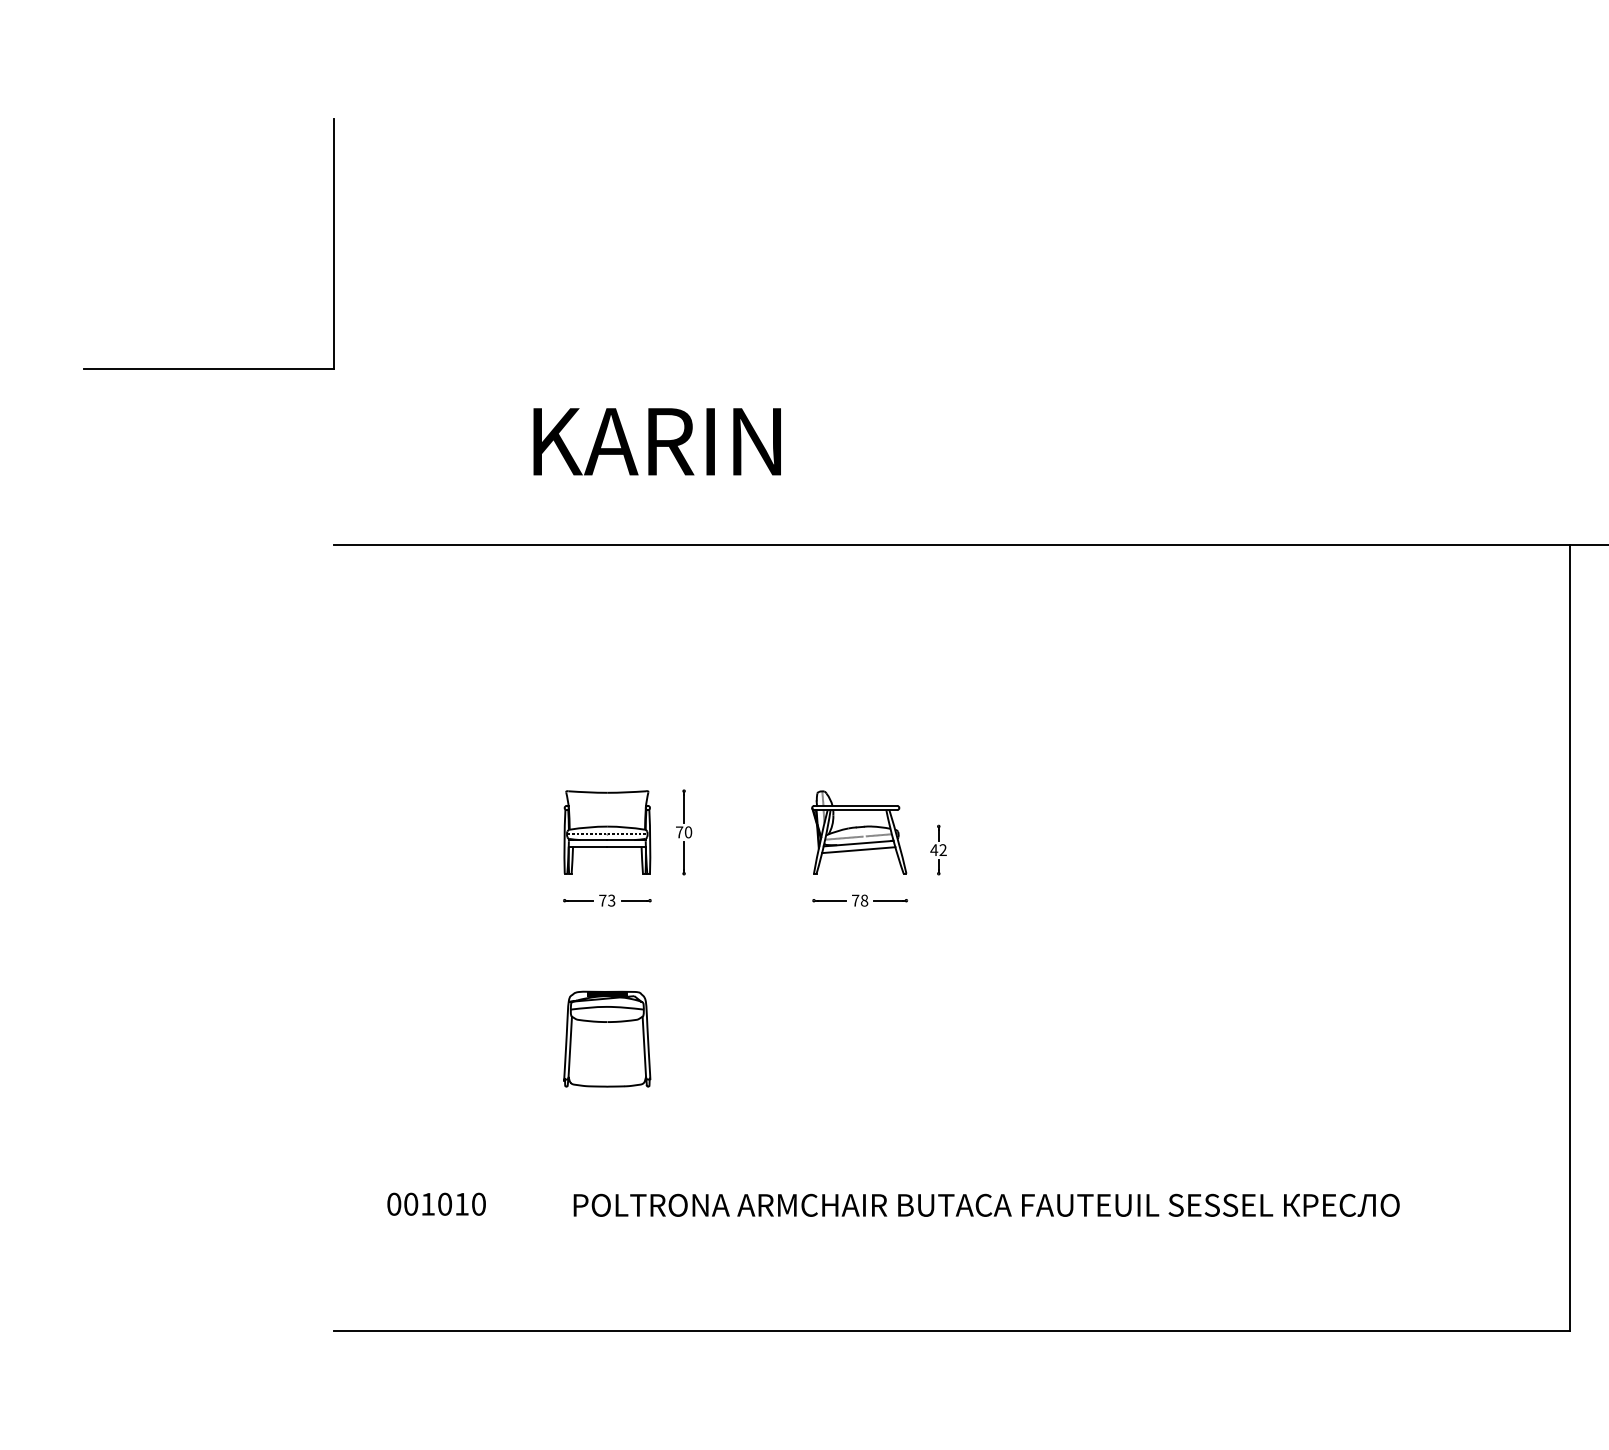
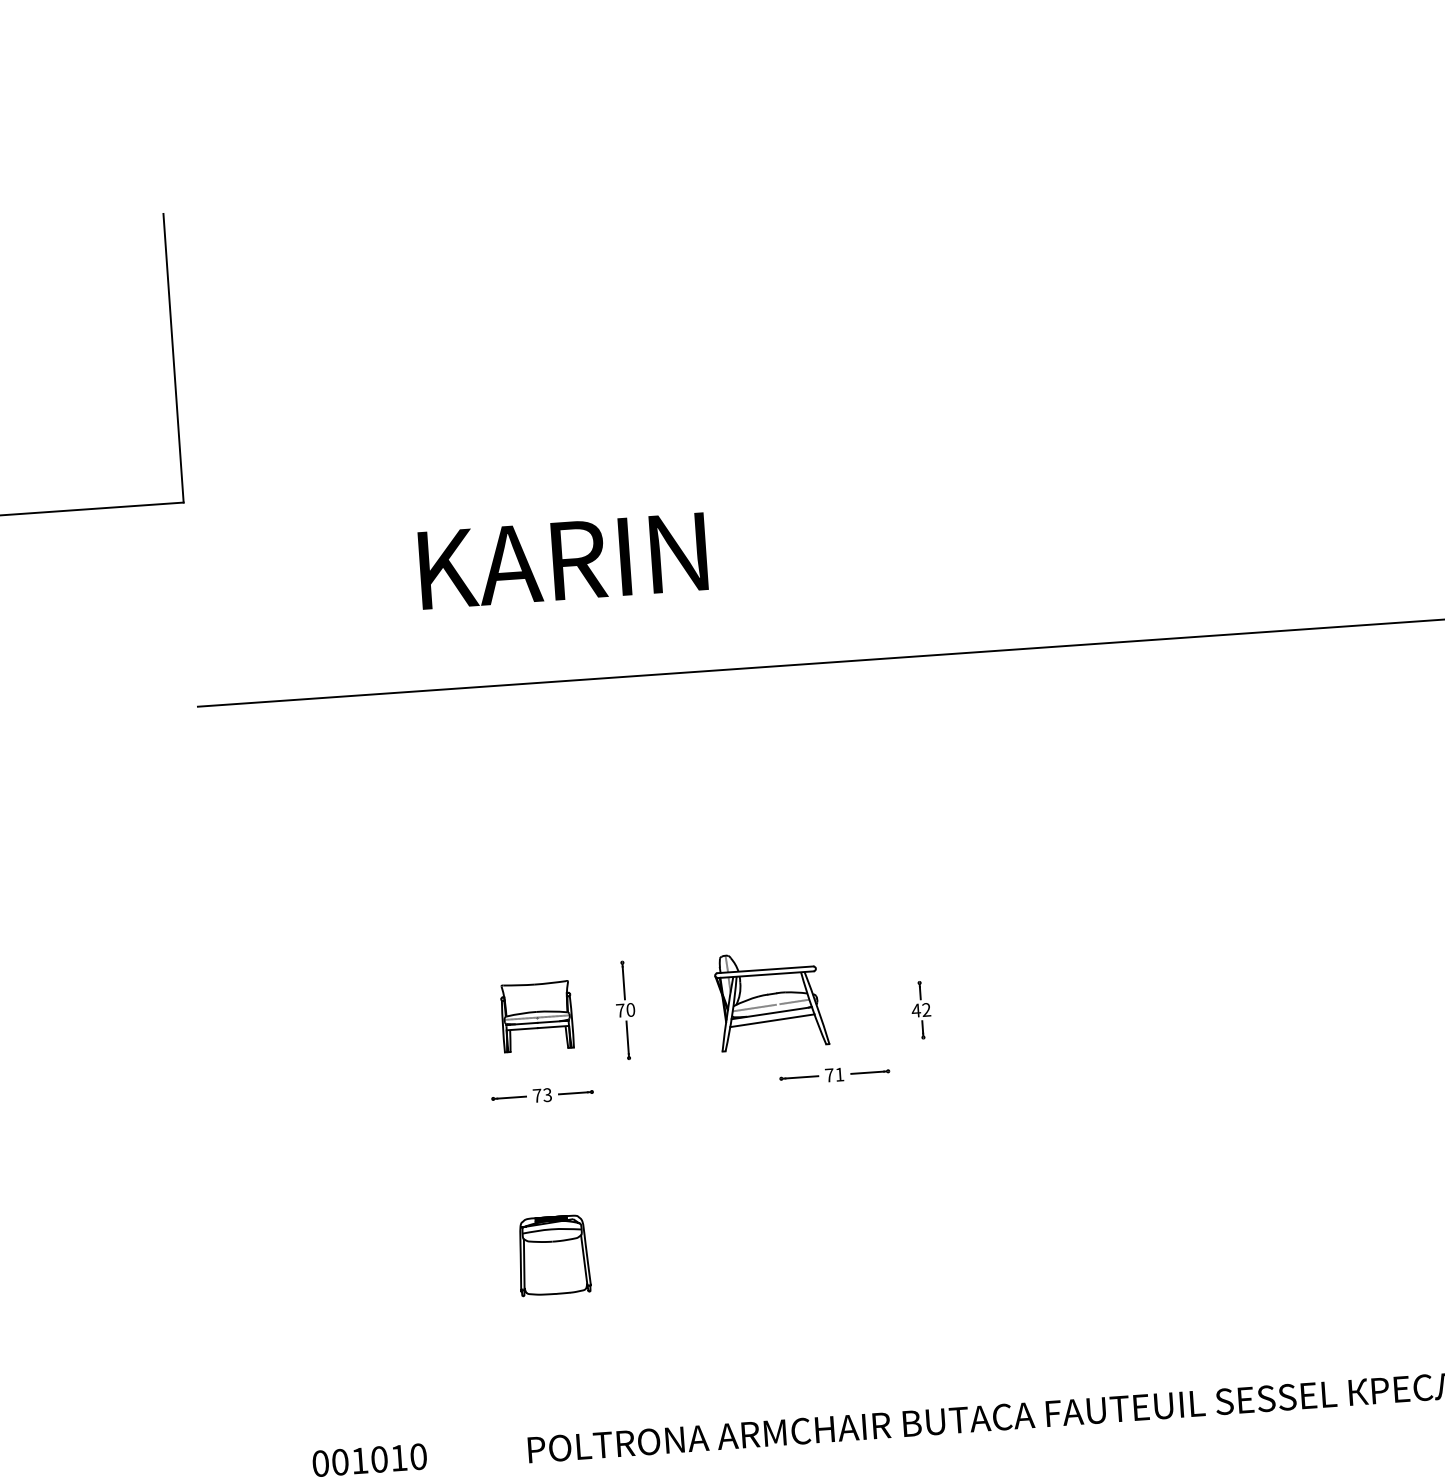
part: (607, 832) -> (537, 1016), size x0.7
part: (859, 832) -> (771, 1000), moved
text: (864, 900) -> (839, 1074), 78 -> 71
part: (607, 1038) -> (553, 1254), size x0.7

